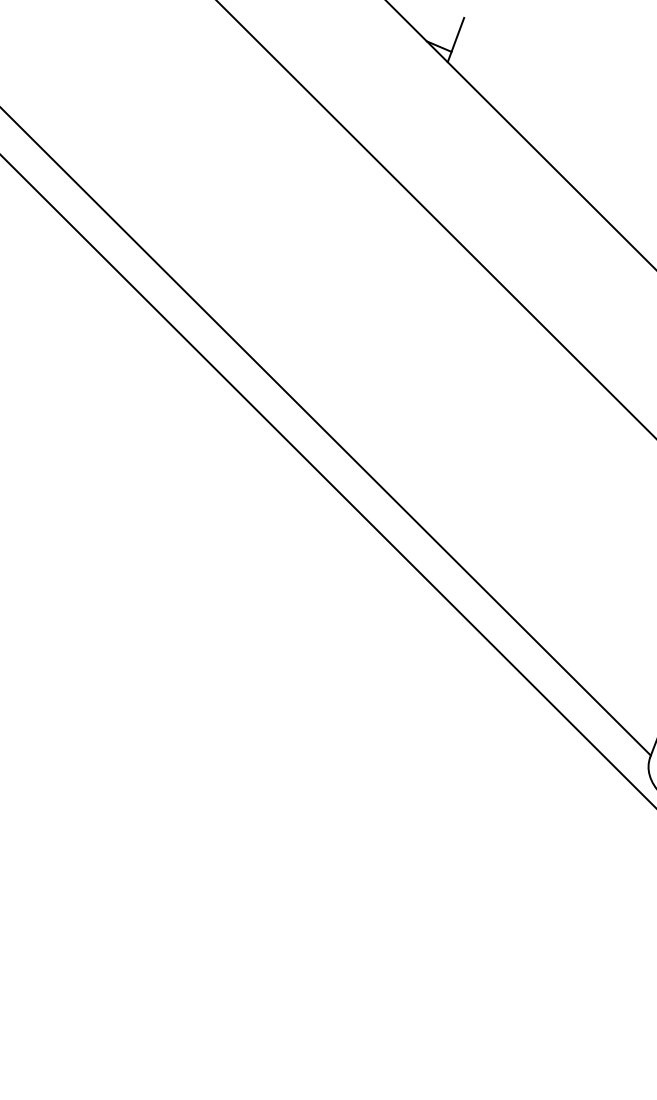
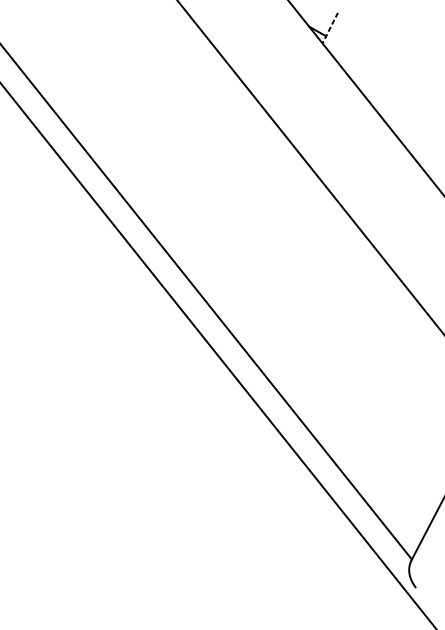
line: (455, 40) -> (329, 28), solid -> dashed

